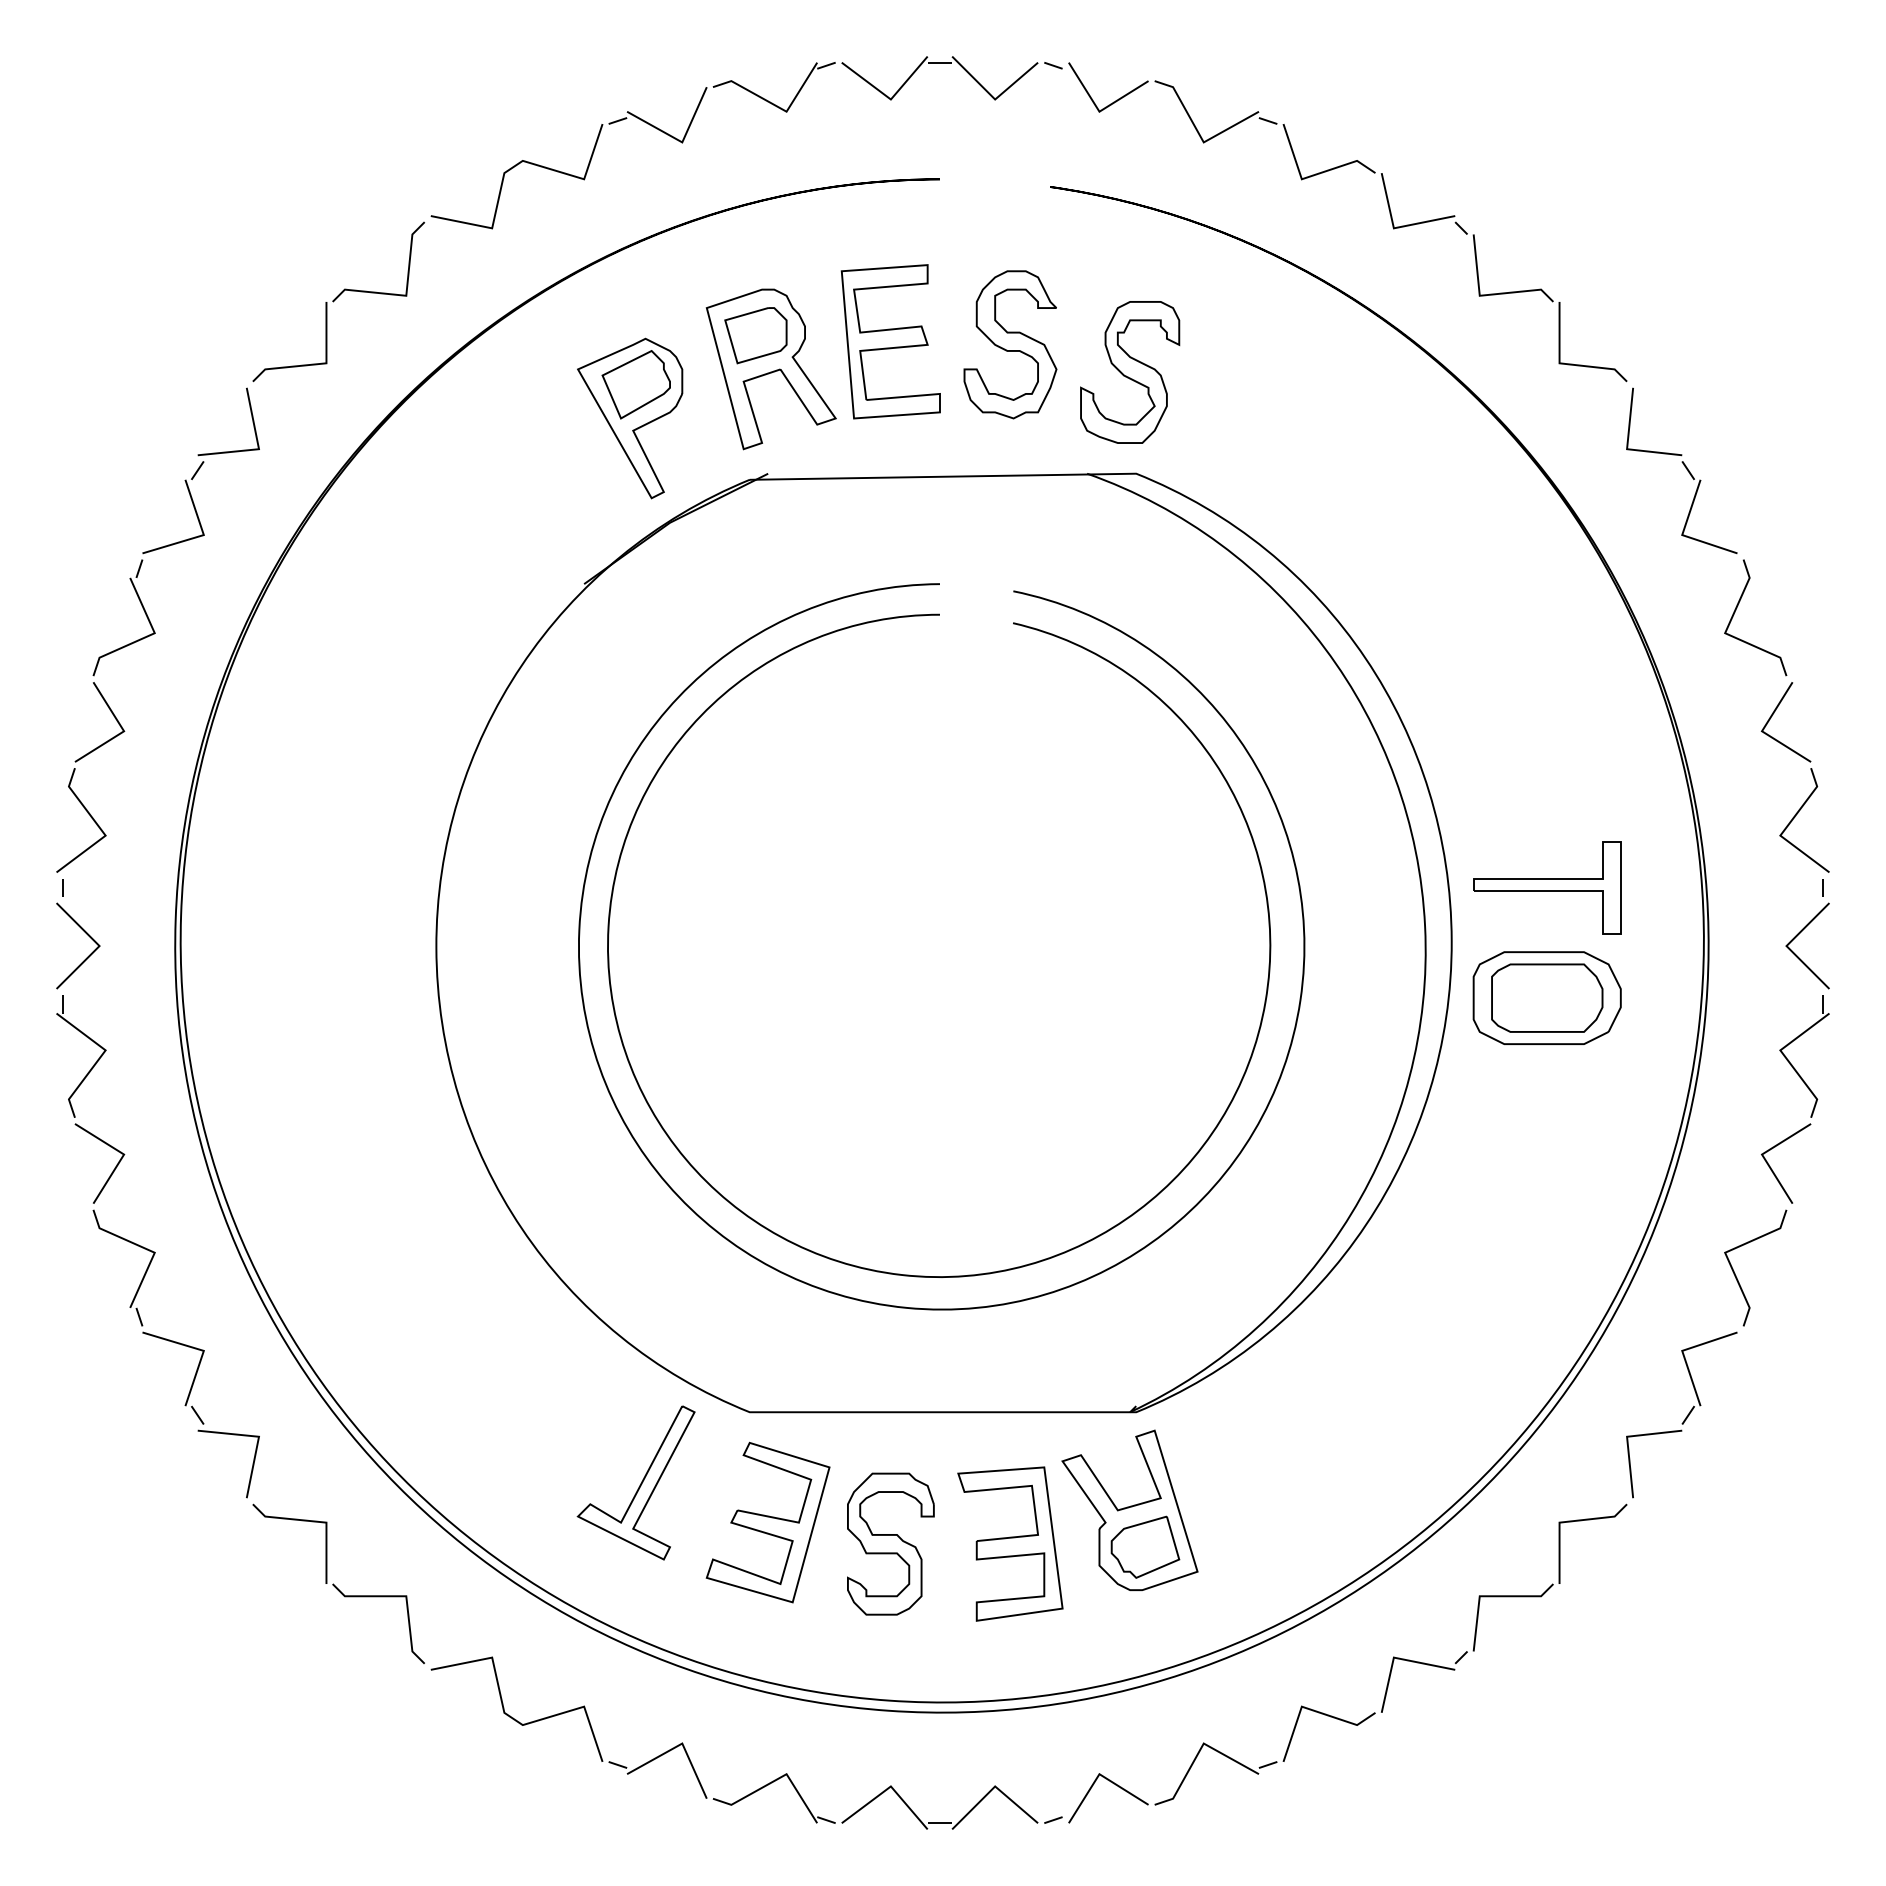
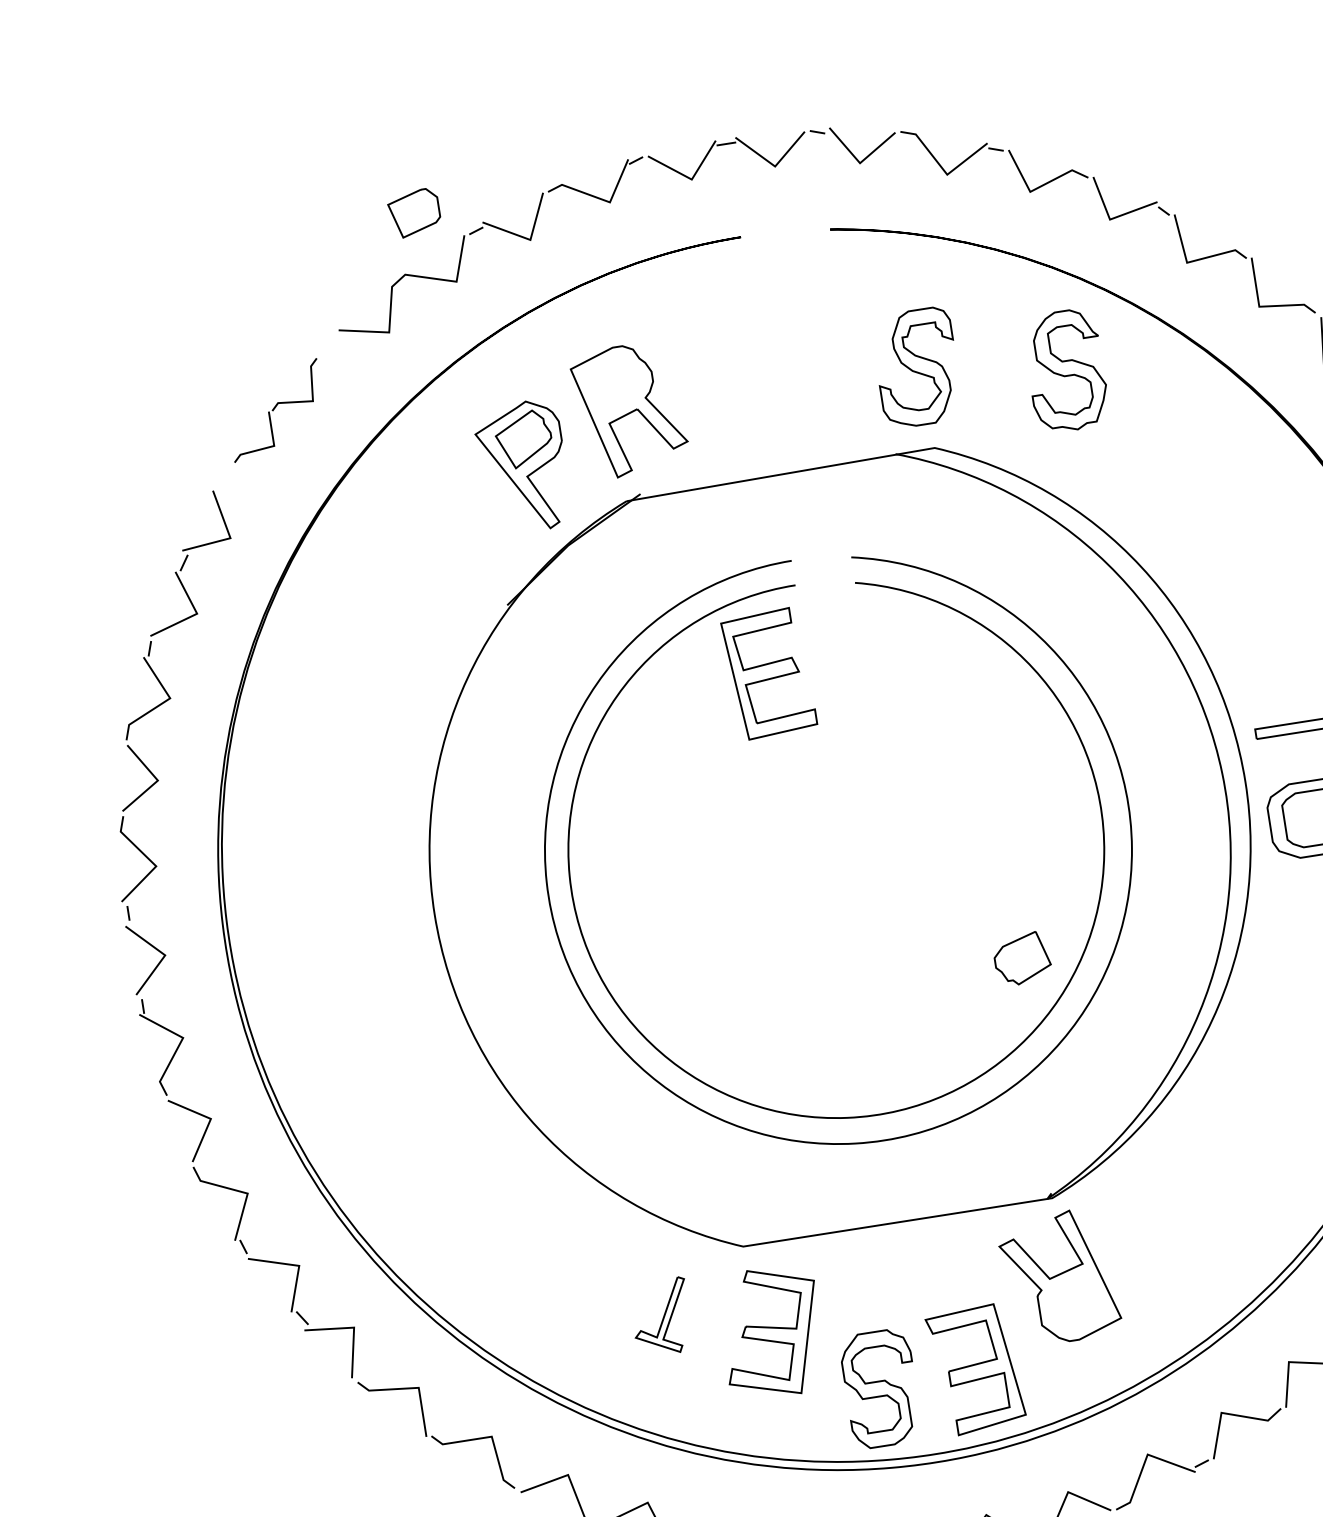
part: (338, 301) -> (275, 410), size x0.7
part: (755, 335) -> (414, 213), moved
part: (890, 341) -> (768, 673), moved
part: (1010, 344) -> (1066, 370), moved
part: (635, 1482) -> (660, 1317), size x0.6
part: (890, 1543) -> (880, 1388), moved
part: (1010, 1543) -> (976, 1369), moved
part: (1145, 1546) -> (1022, 958), moved

